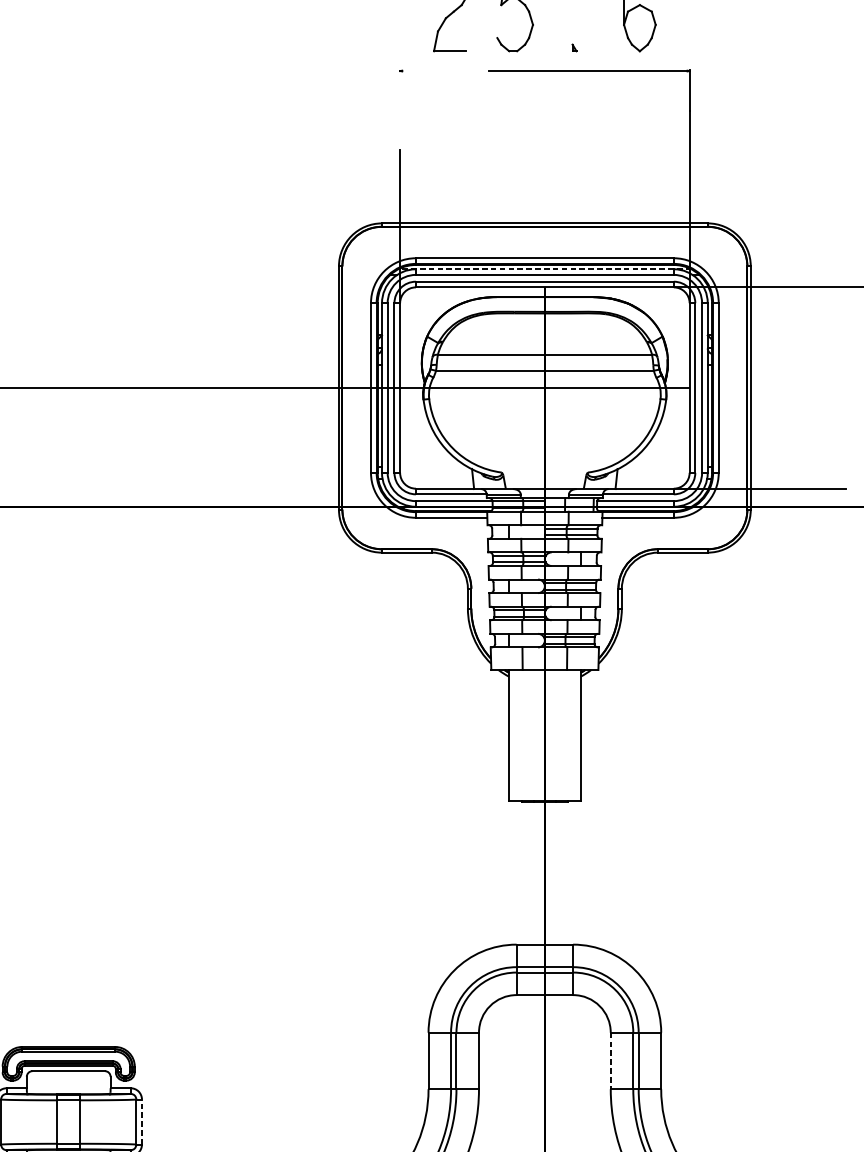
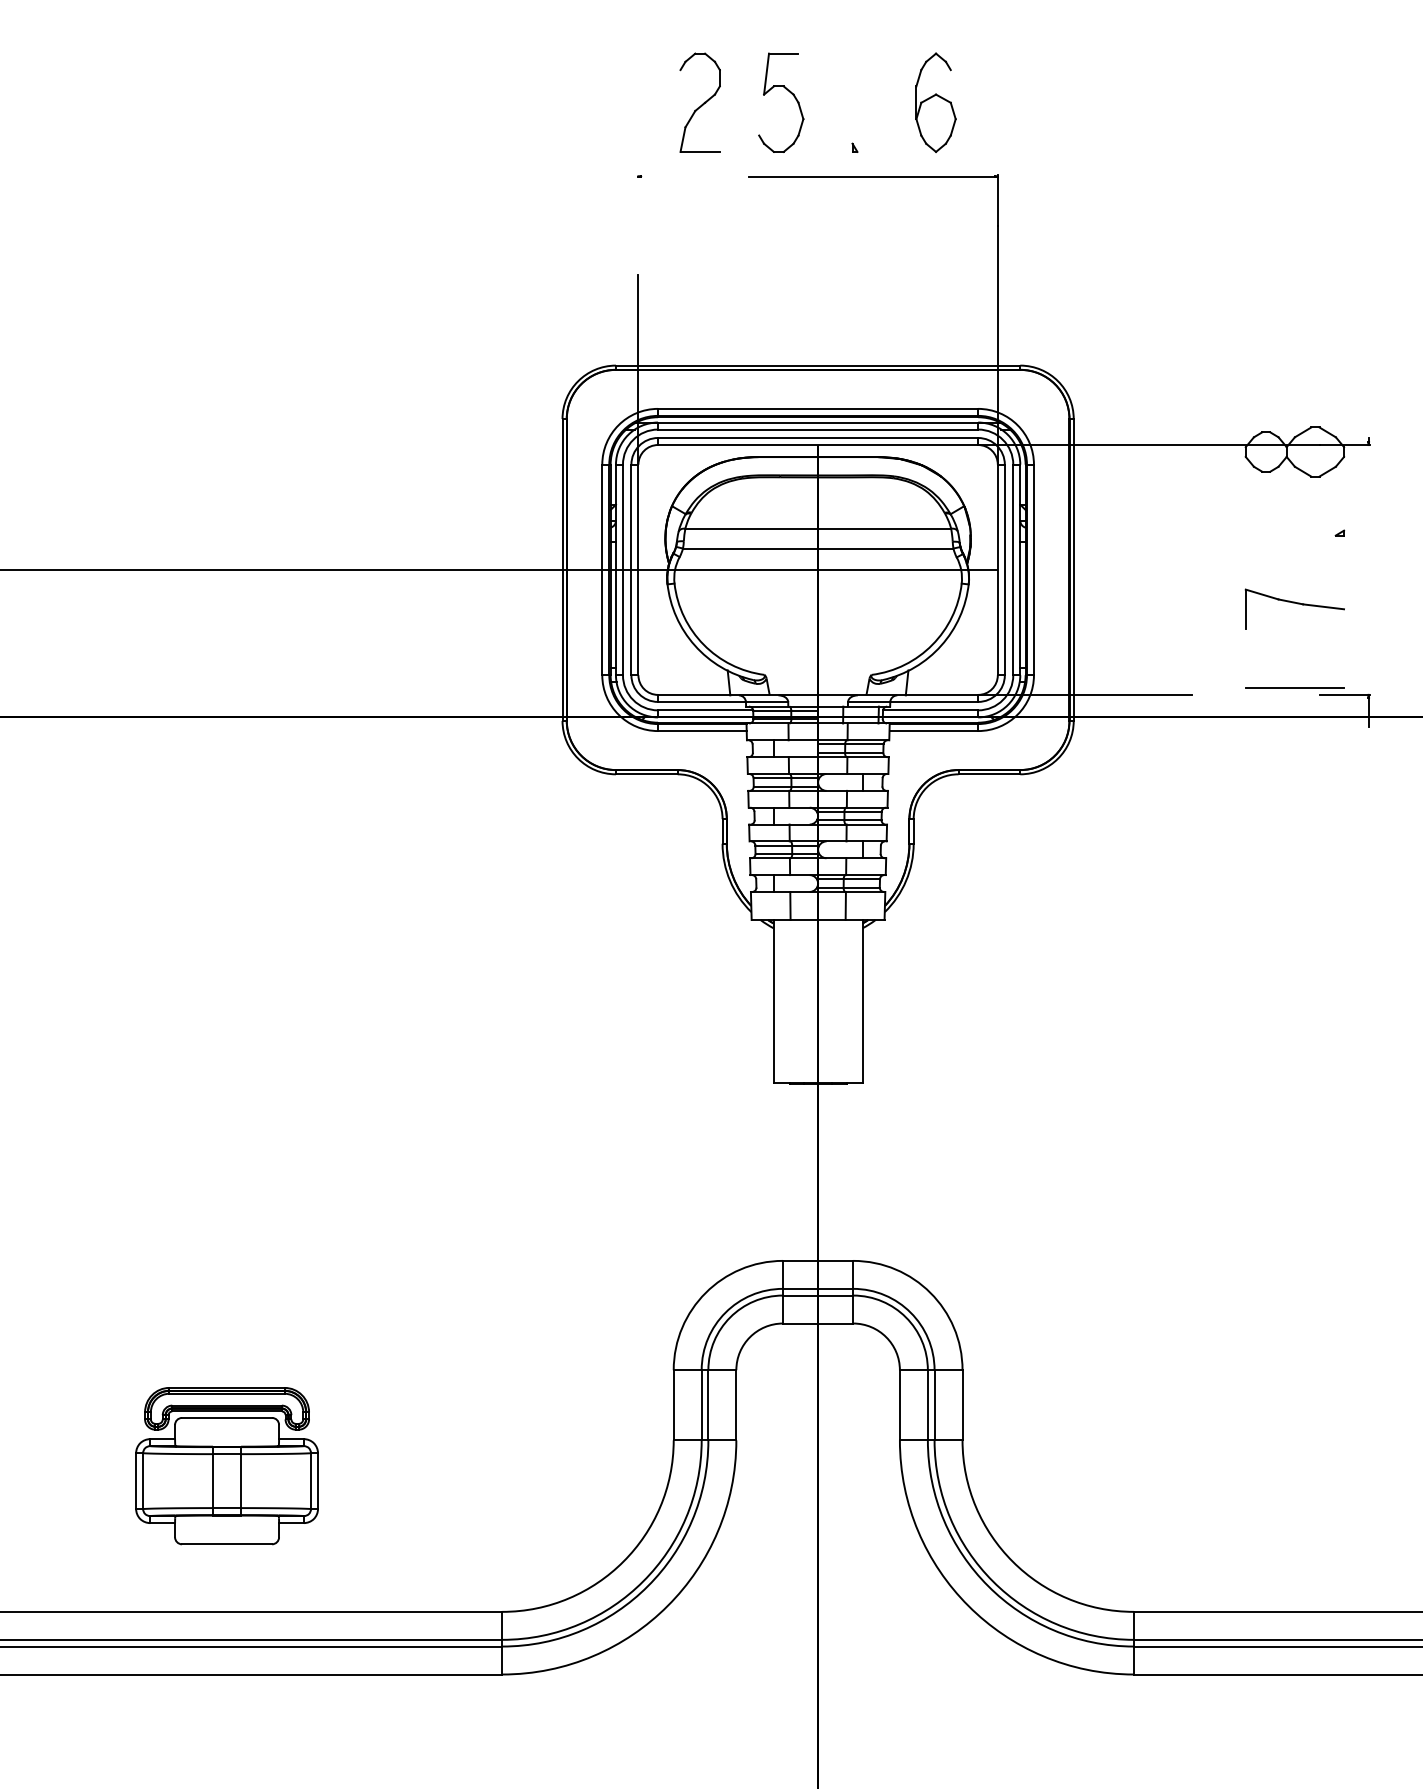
line: (545, 269) -> (818, 422), dashed -> solid
line: (610, 1061) -> (899, 1405), dashed -> solid
line: (142, 1122) -> (318, 1481), dashed -> solid

